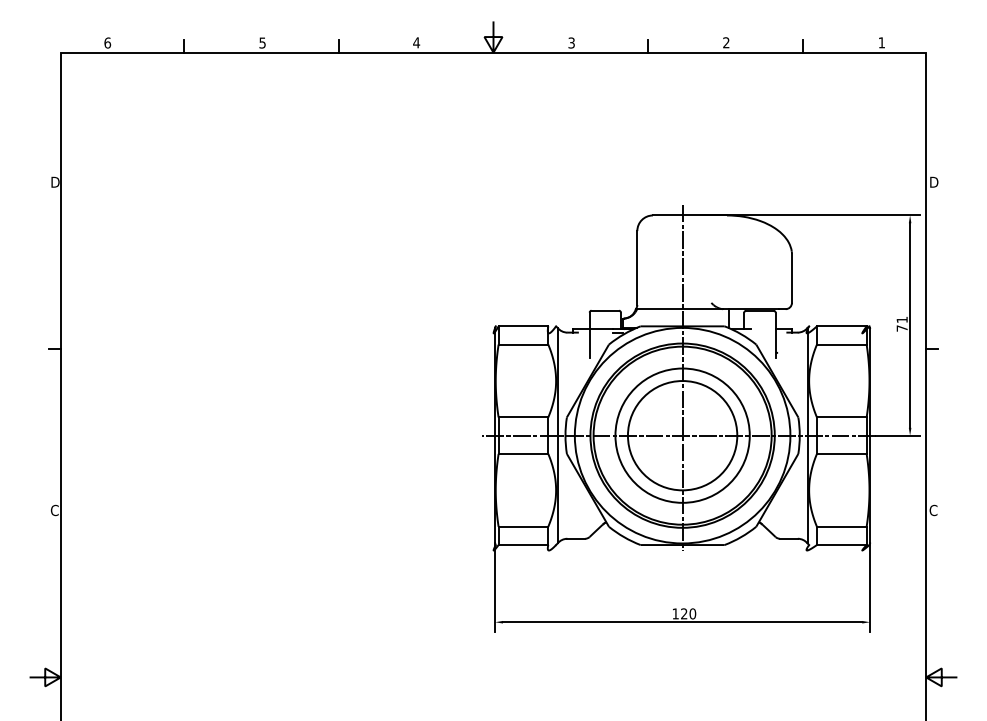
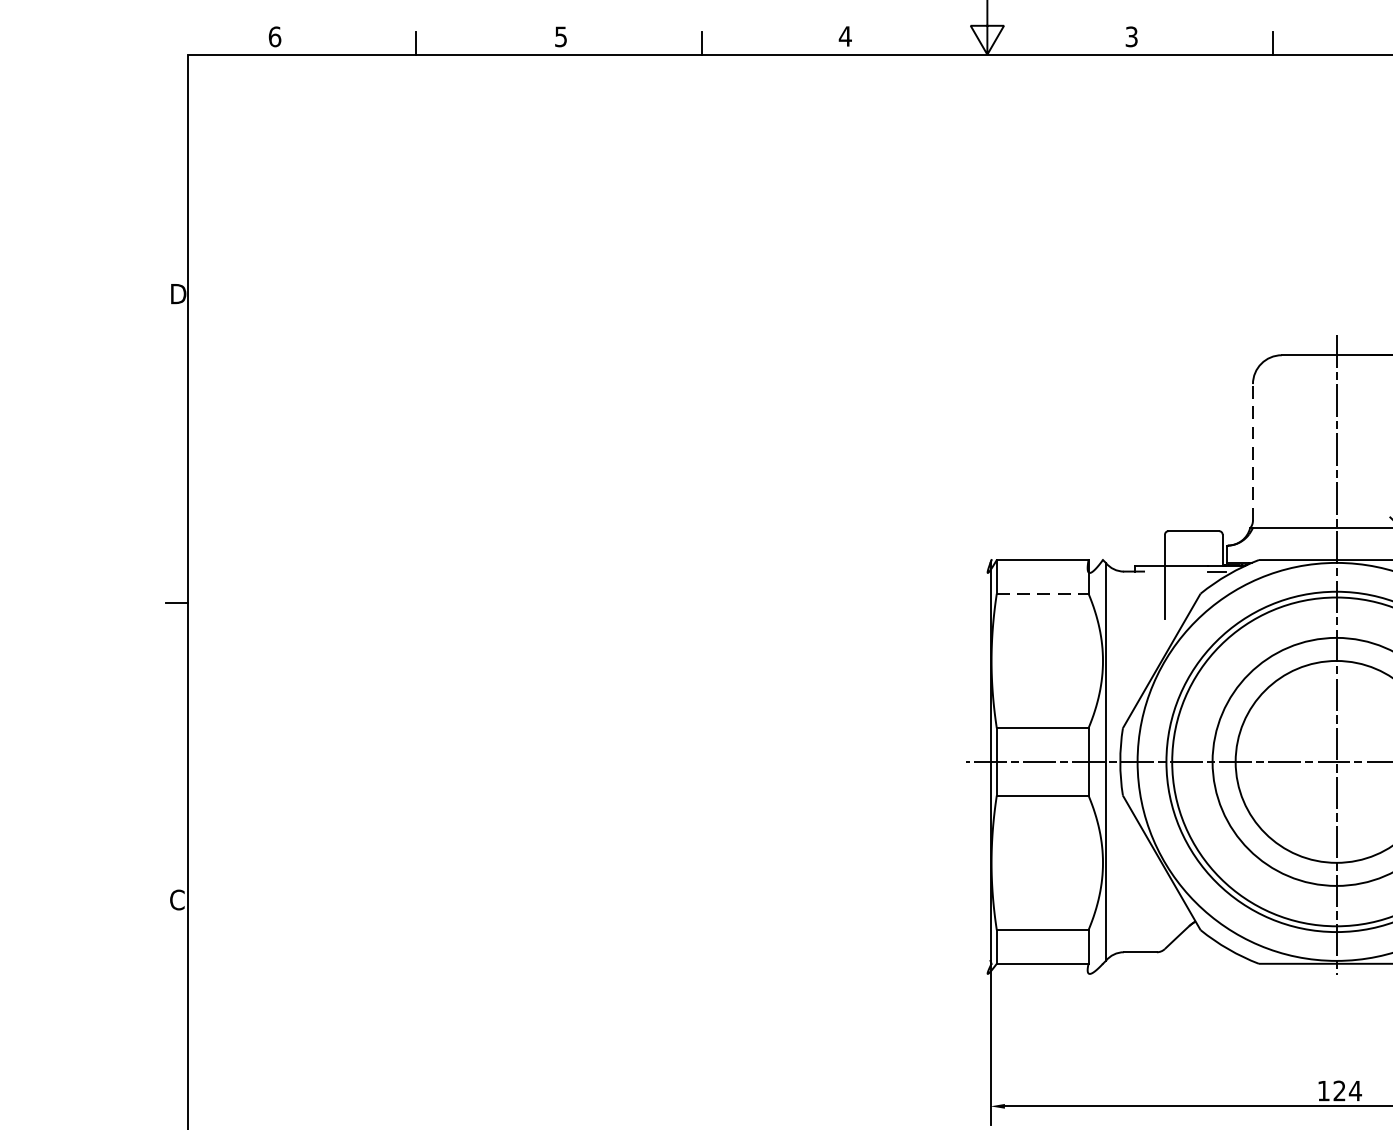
line: (637, 268) -> (1253, 453), solid -> dashed
line: (523, 344) -> (1042, 593), solid -> dashed
text: (692, 613) -> (1354, 1090), 120 -> 124

